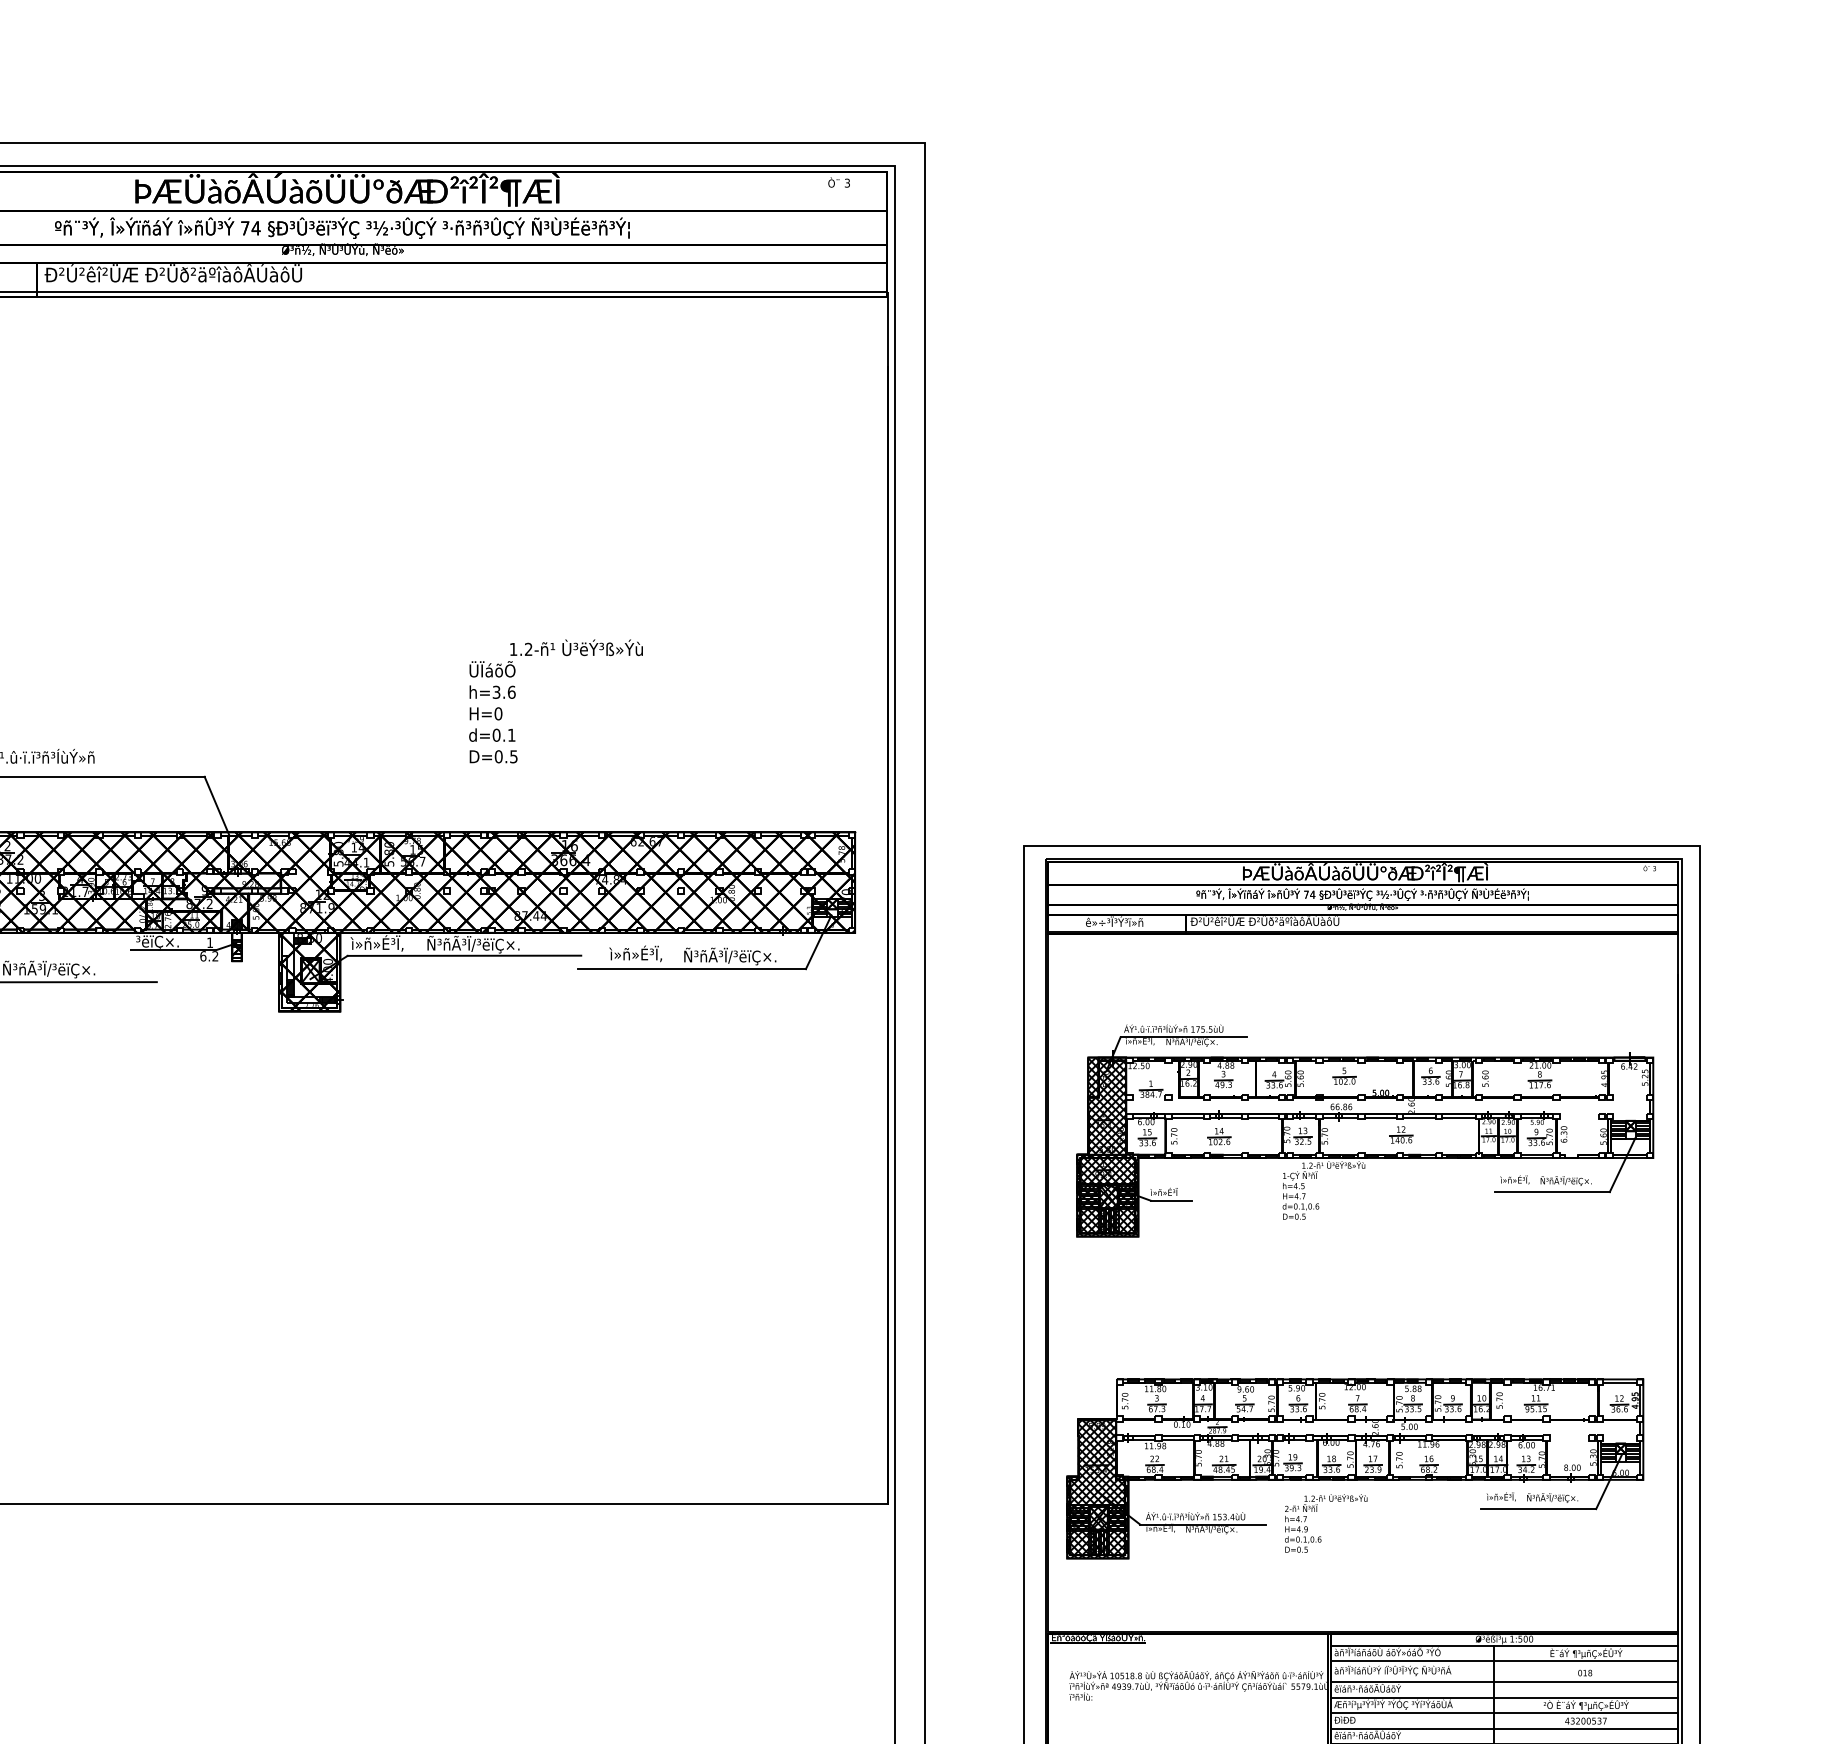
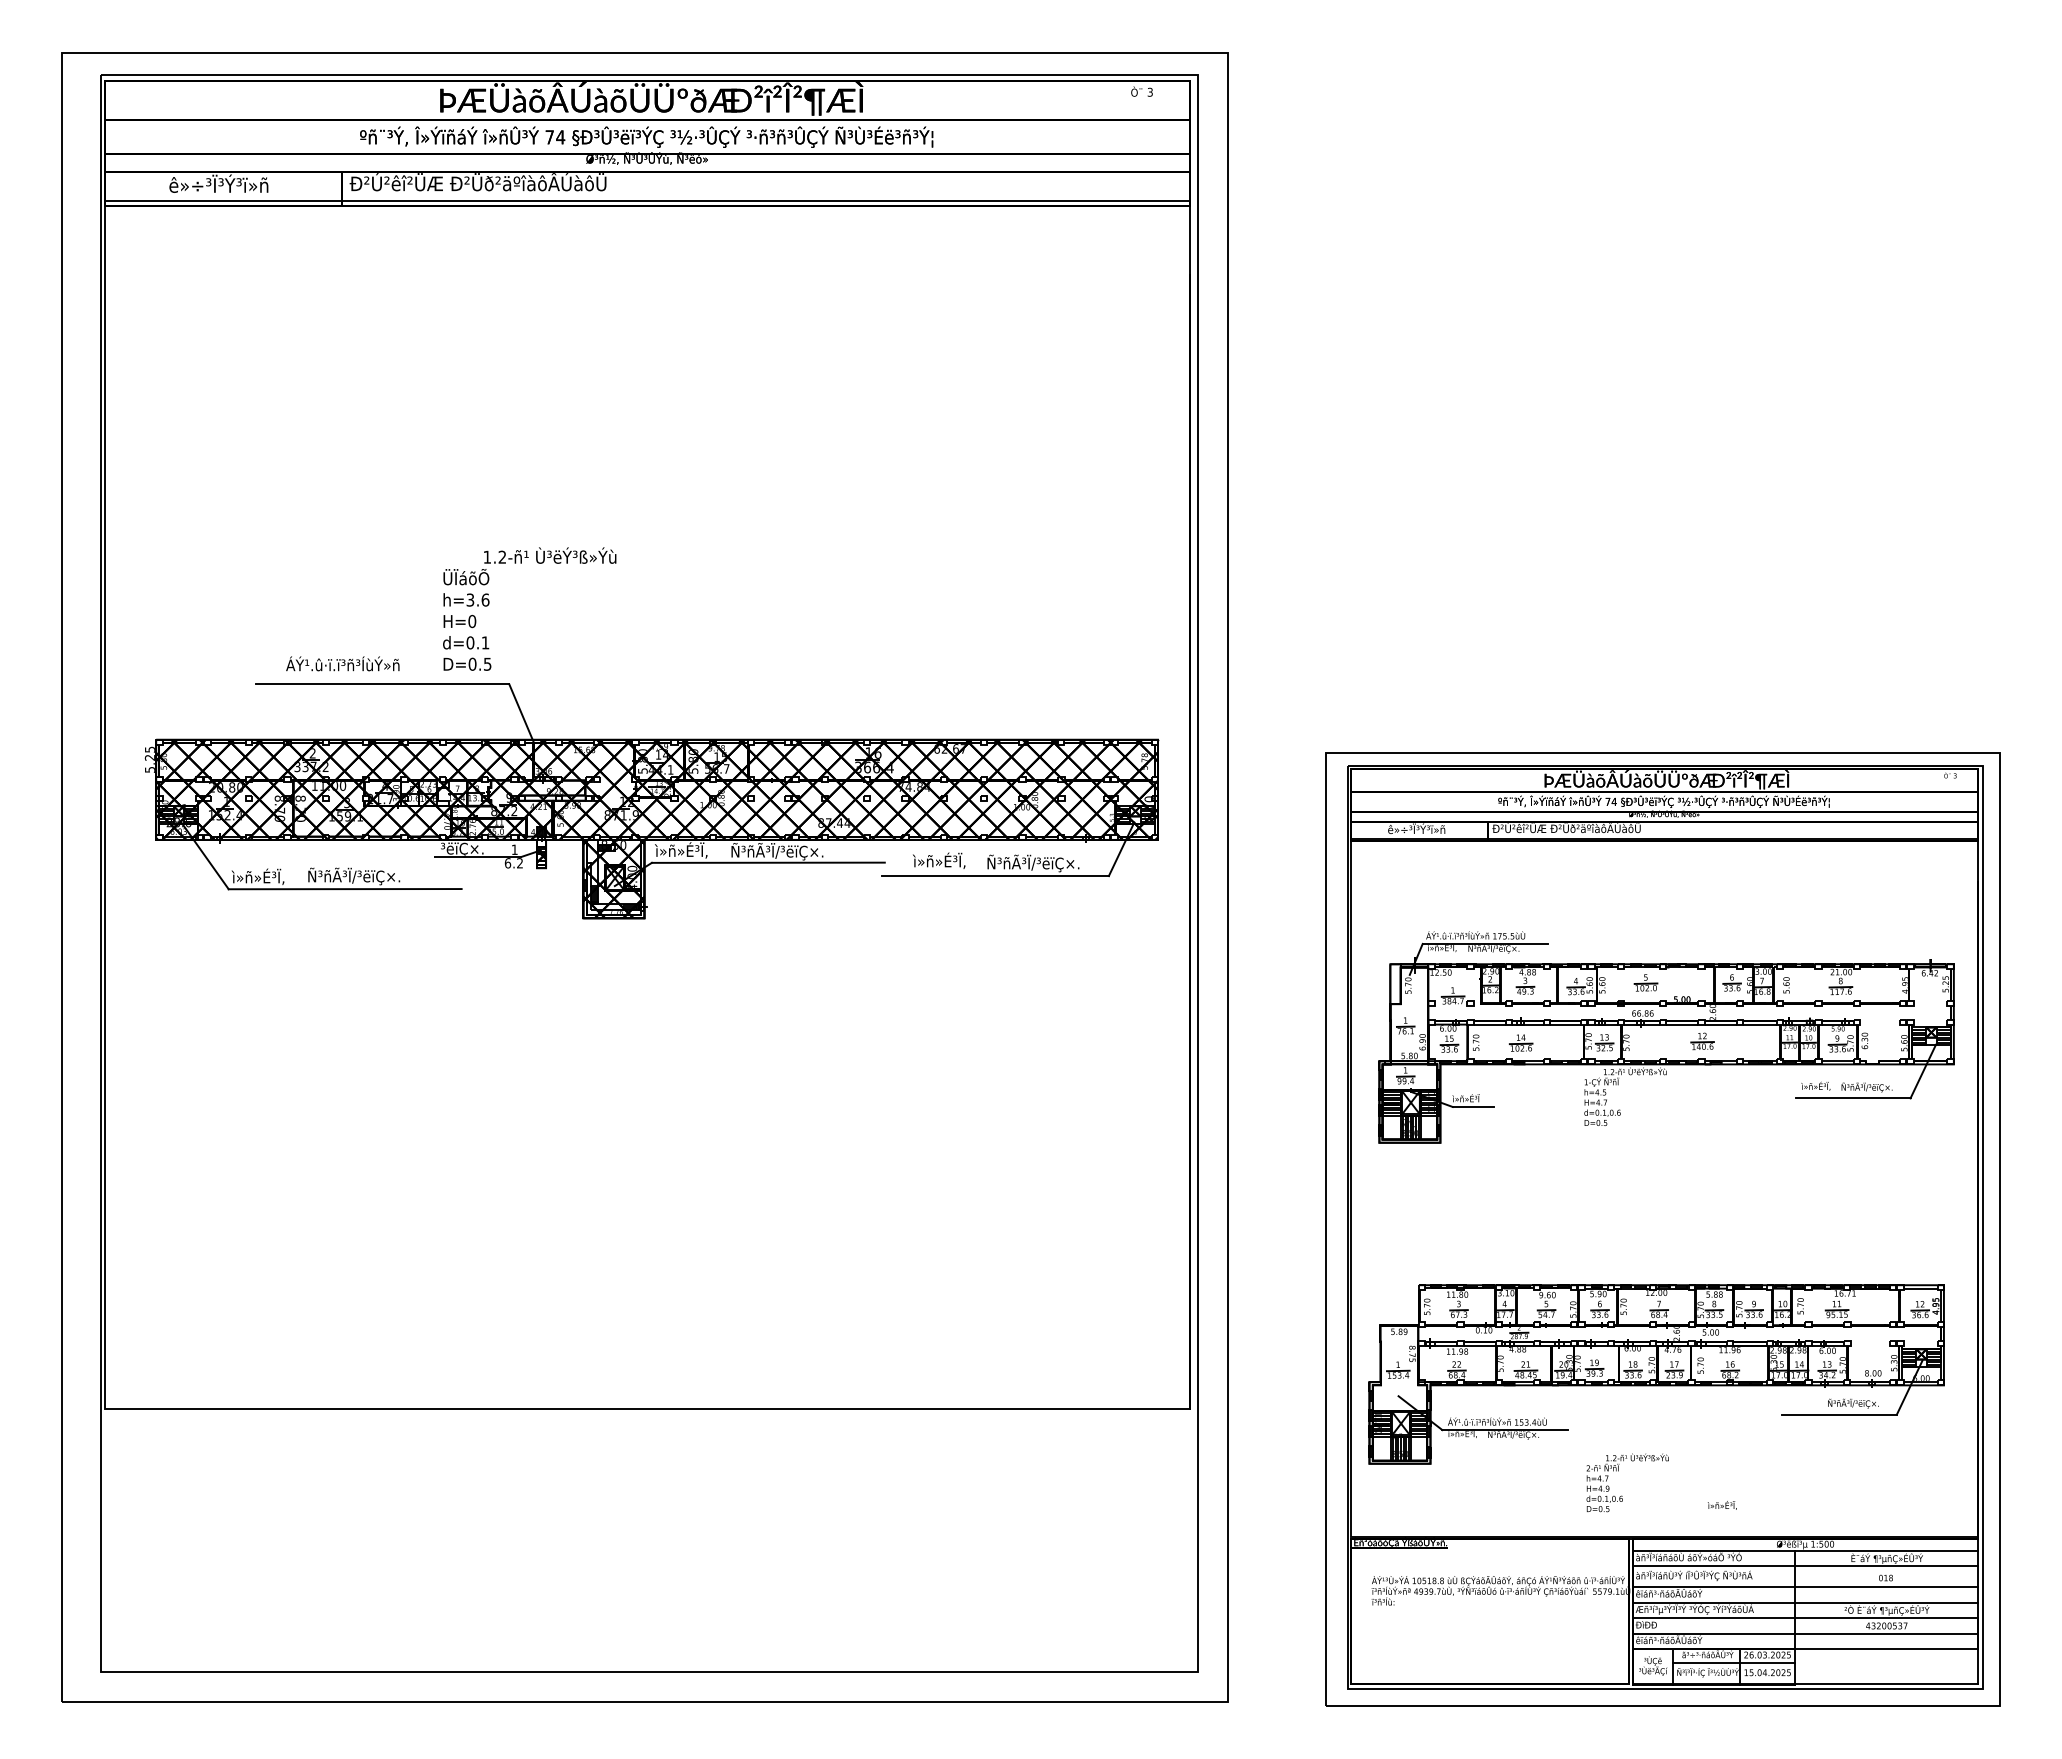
text: (555, 700) -> (529, 608), moved
hatch: (1107, 1147) -> (1409, 1053), removed
hatch: (1097, 1489) -> (1399, 1394), removed
text: (1500, 1497) -> (1721, 1505), moved
text: (1325, 1523) -> (1627, 1482), moved

